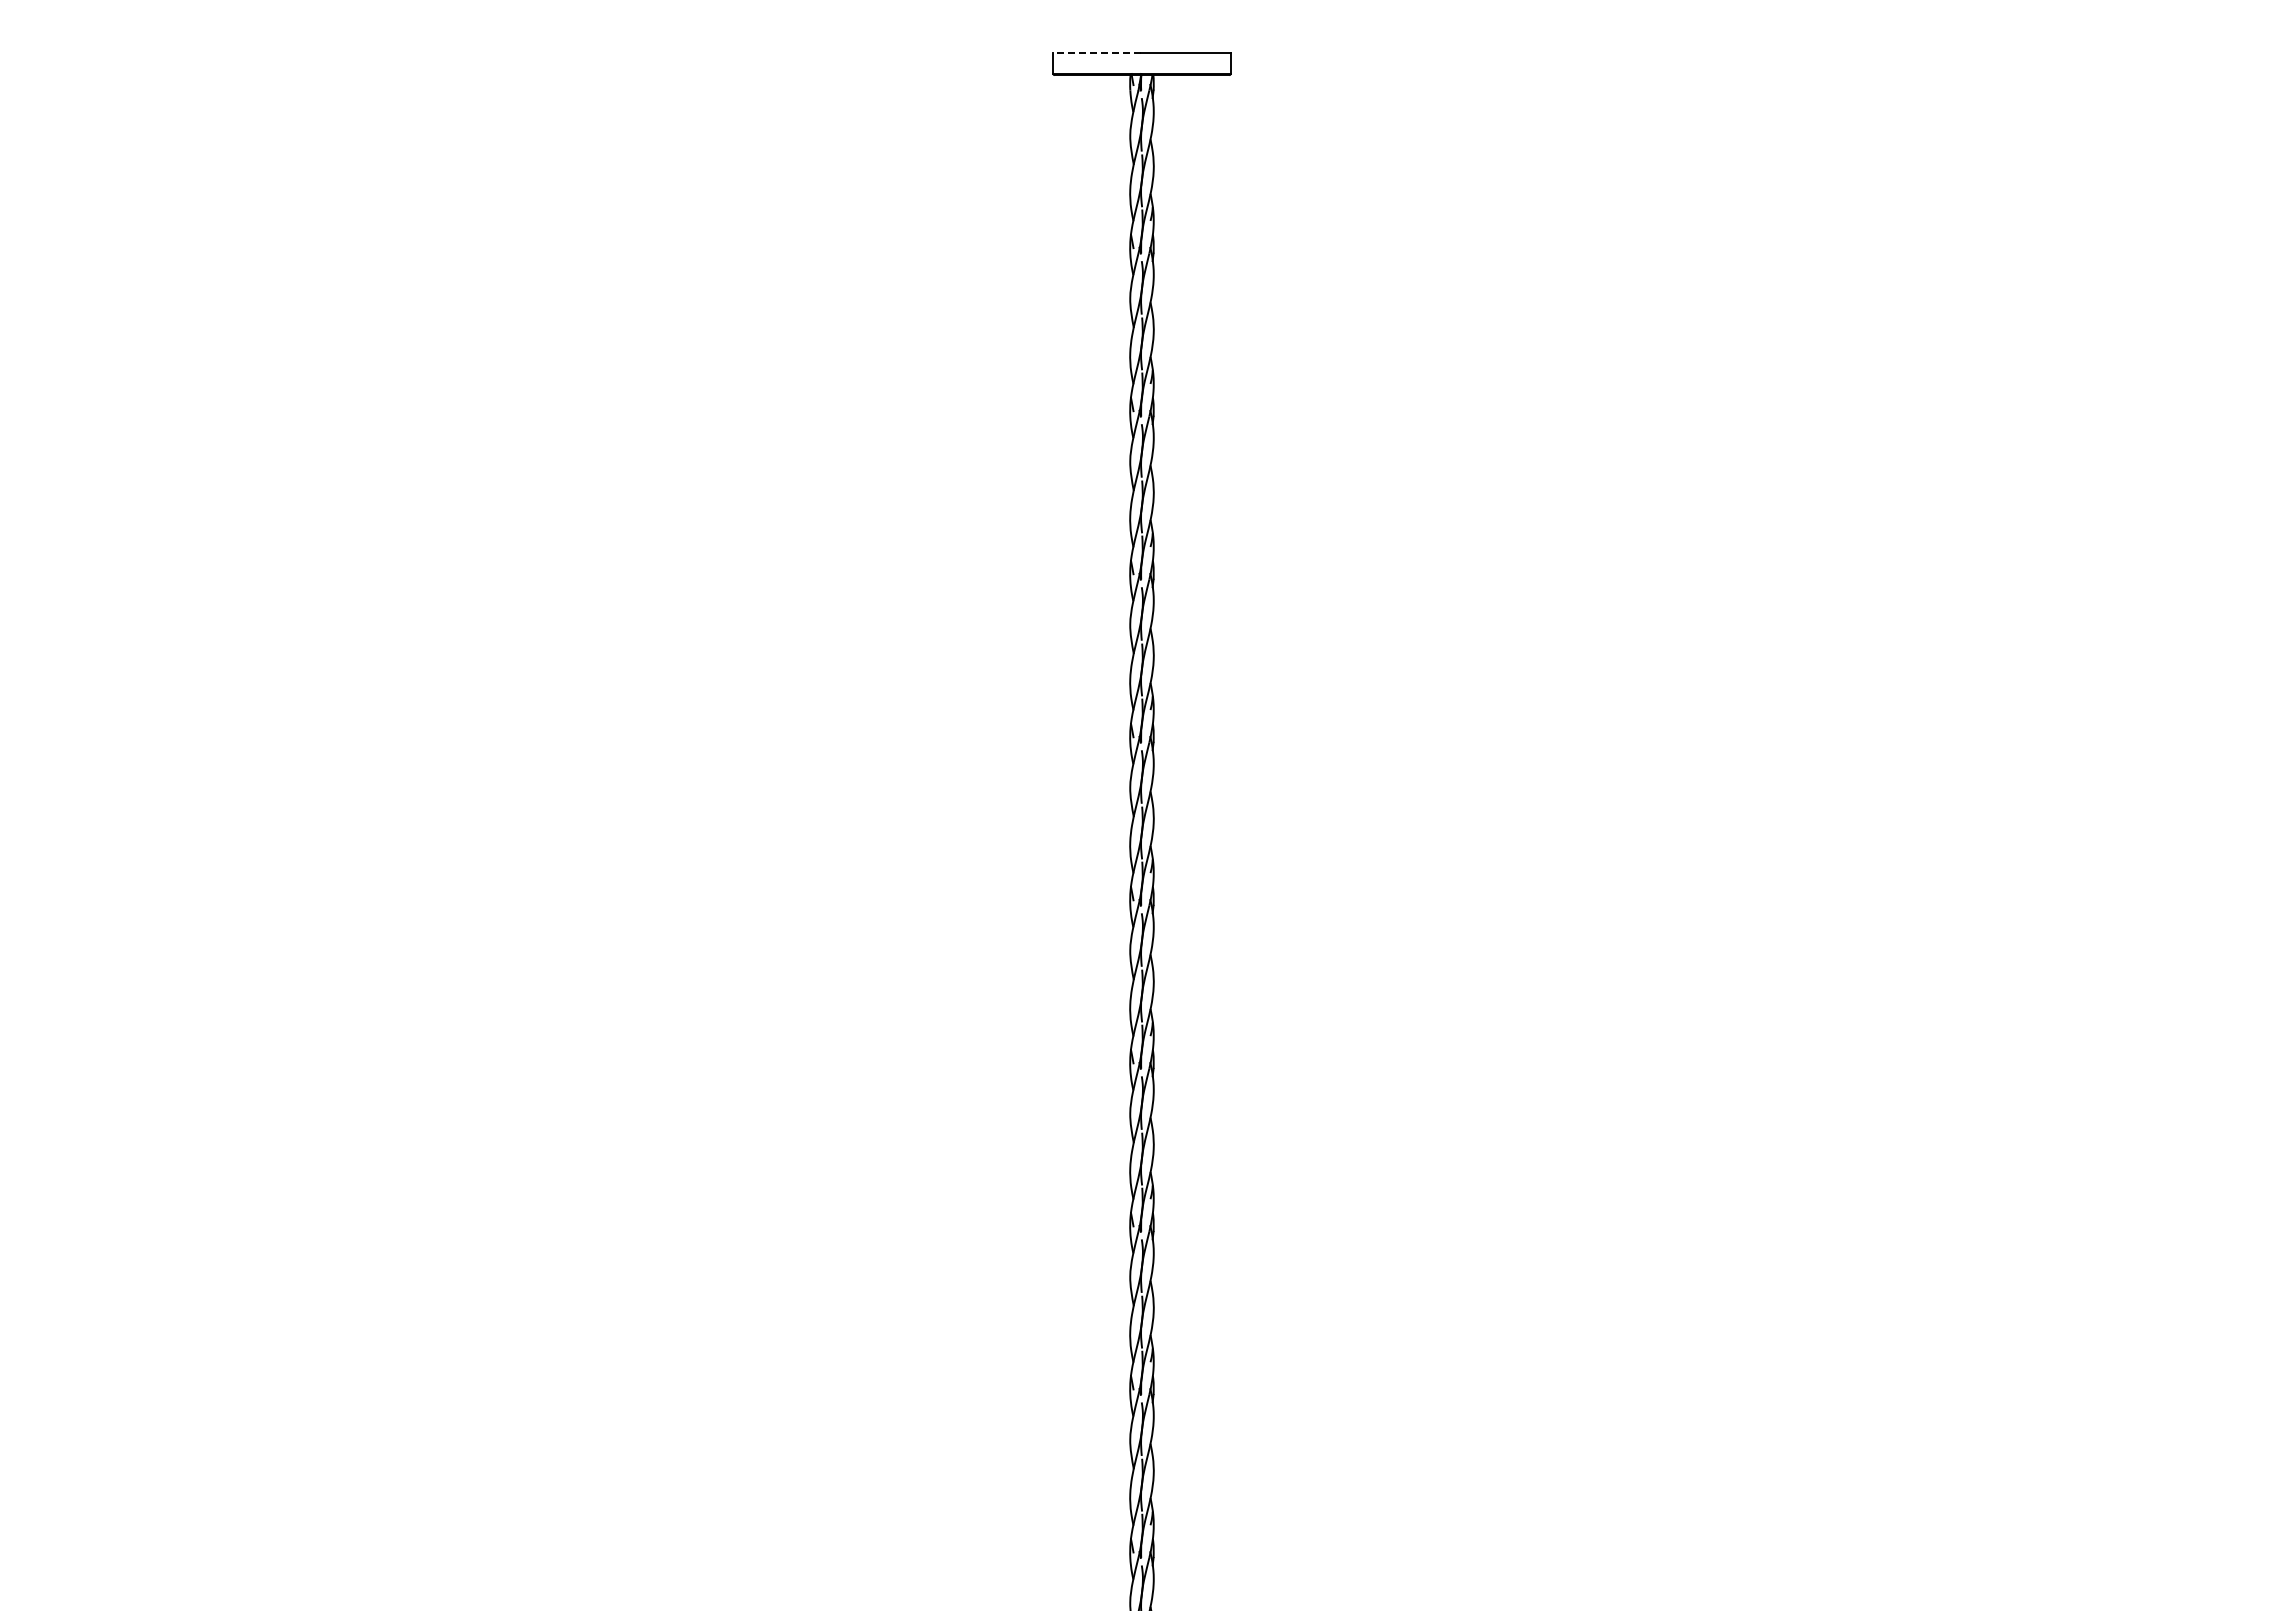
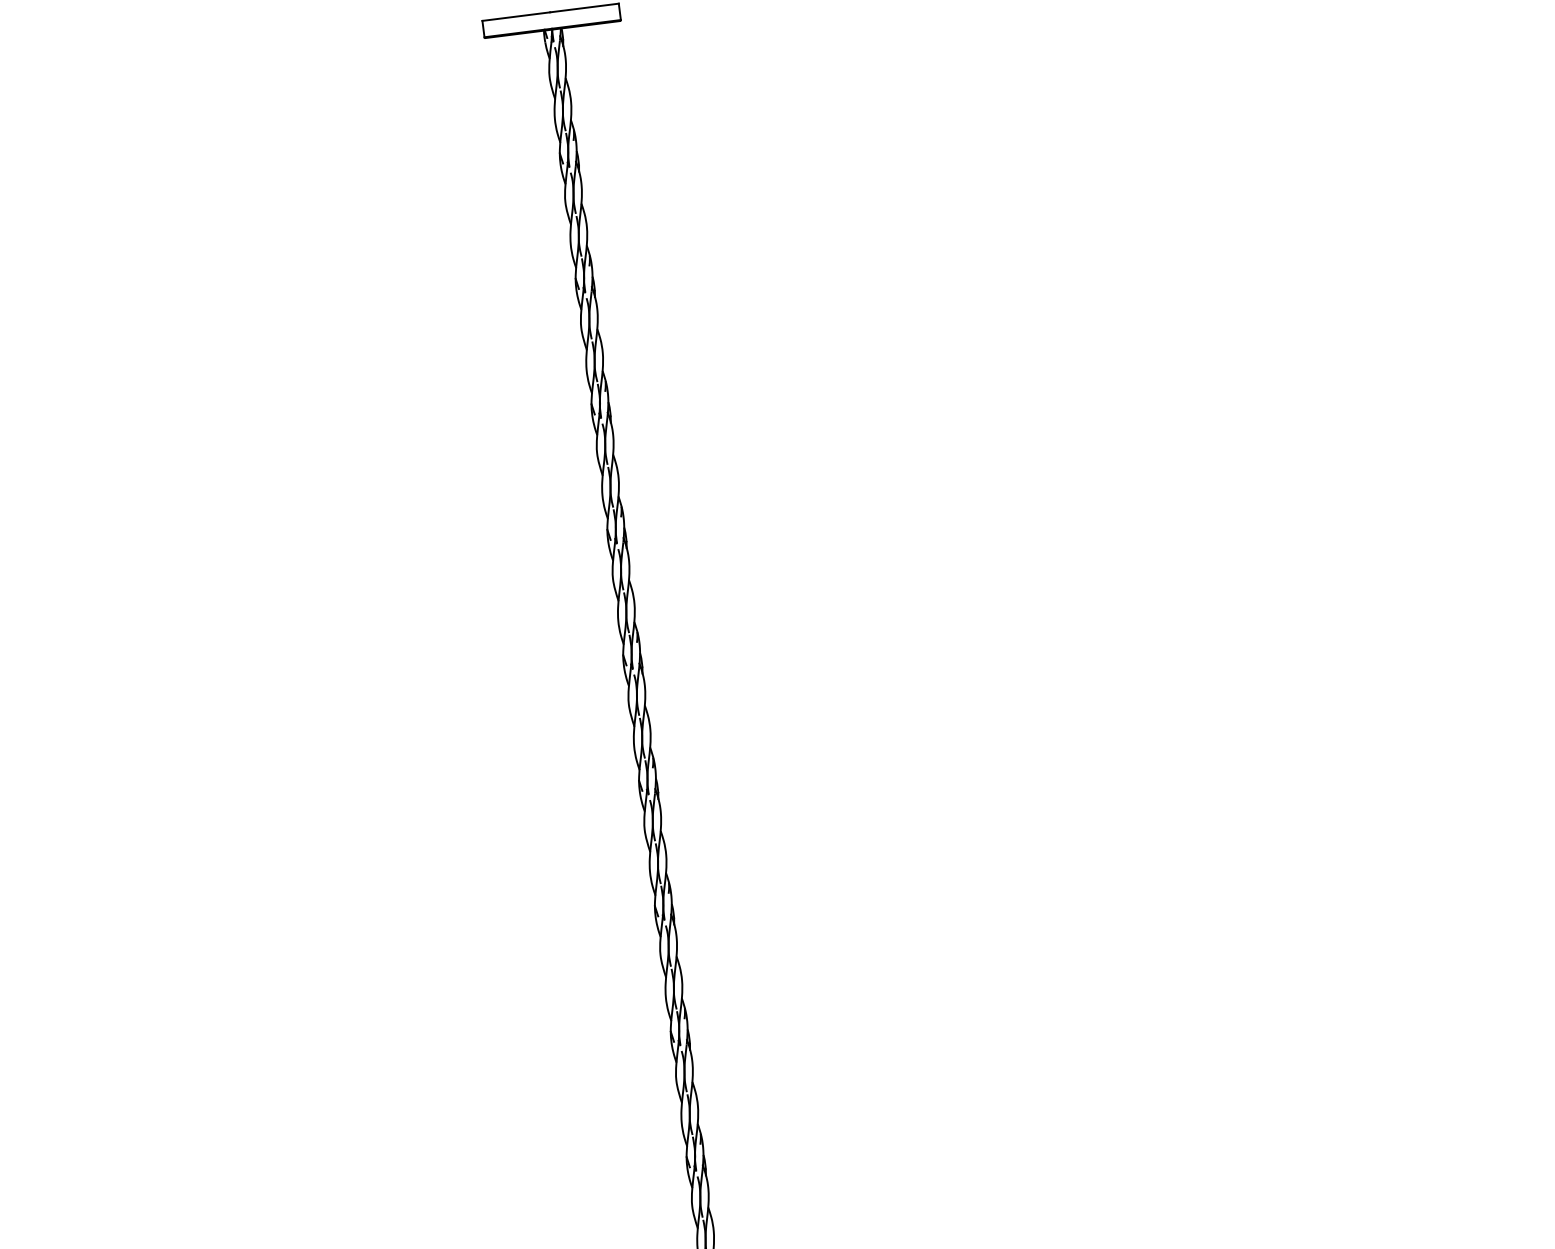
line: (1096, 52) -> (515, 16), dashed -> solid

